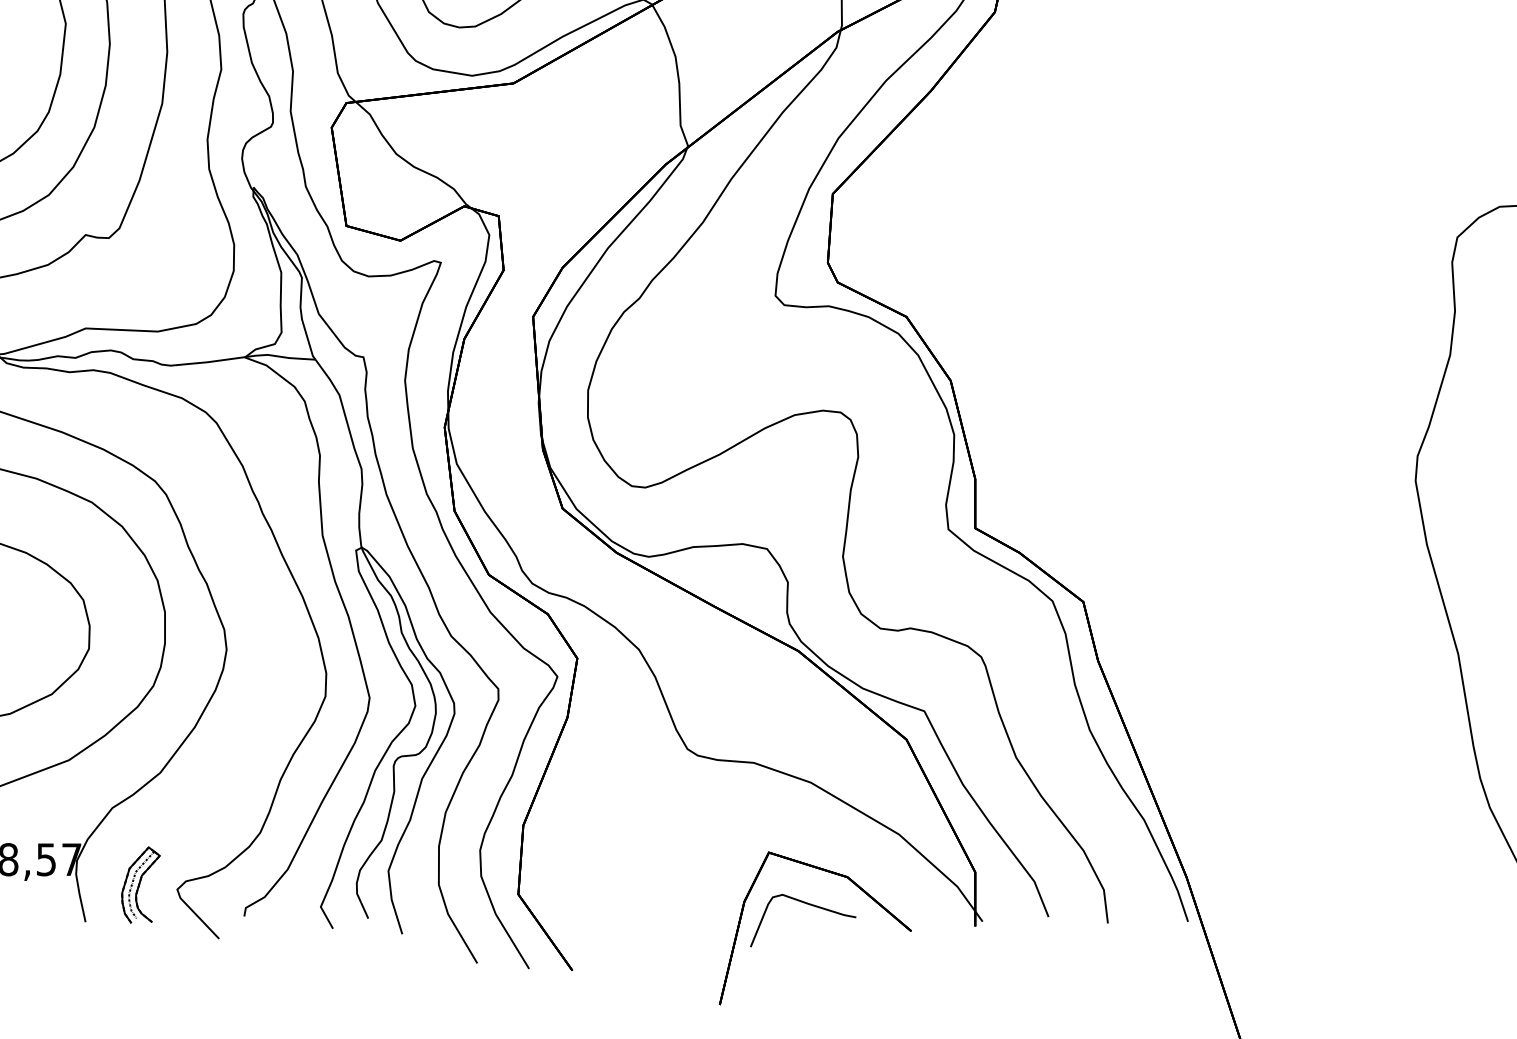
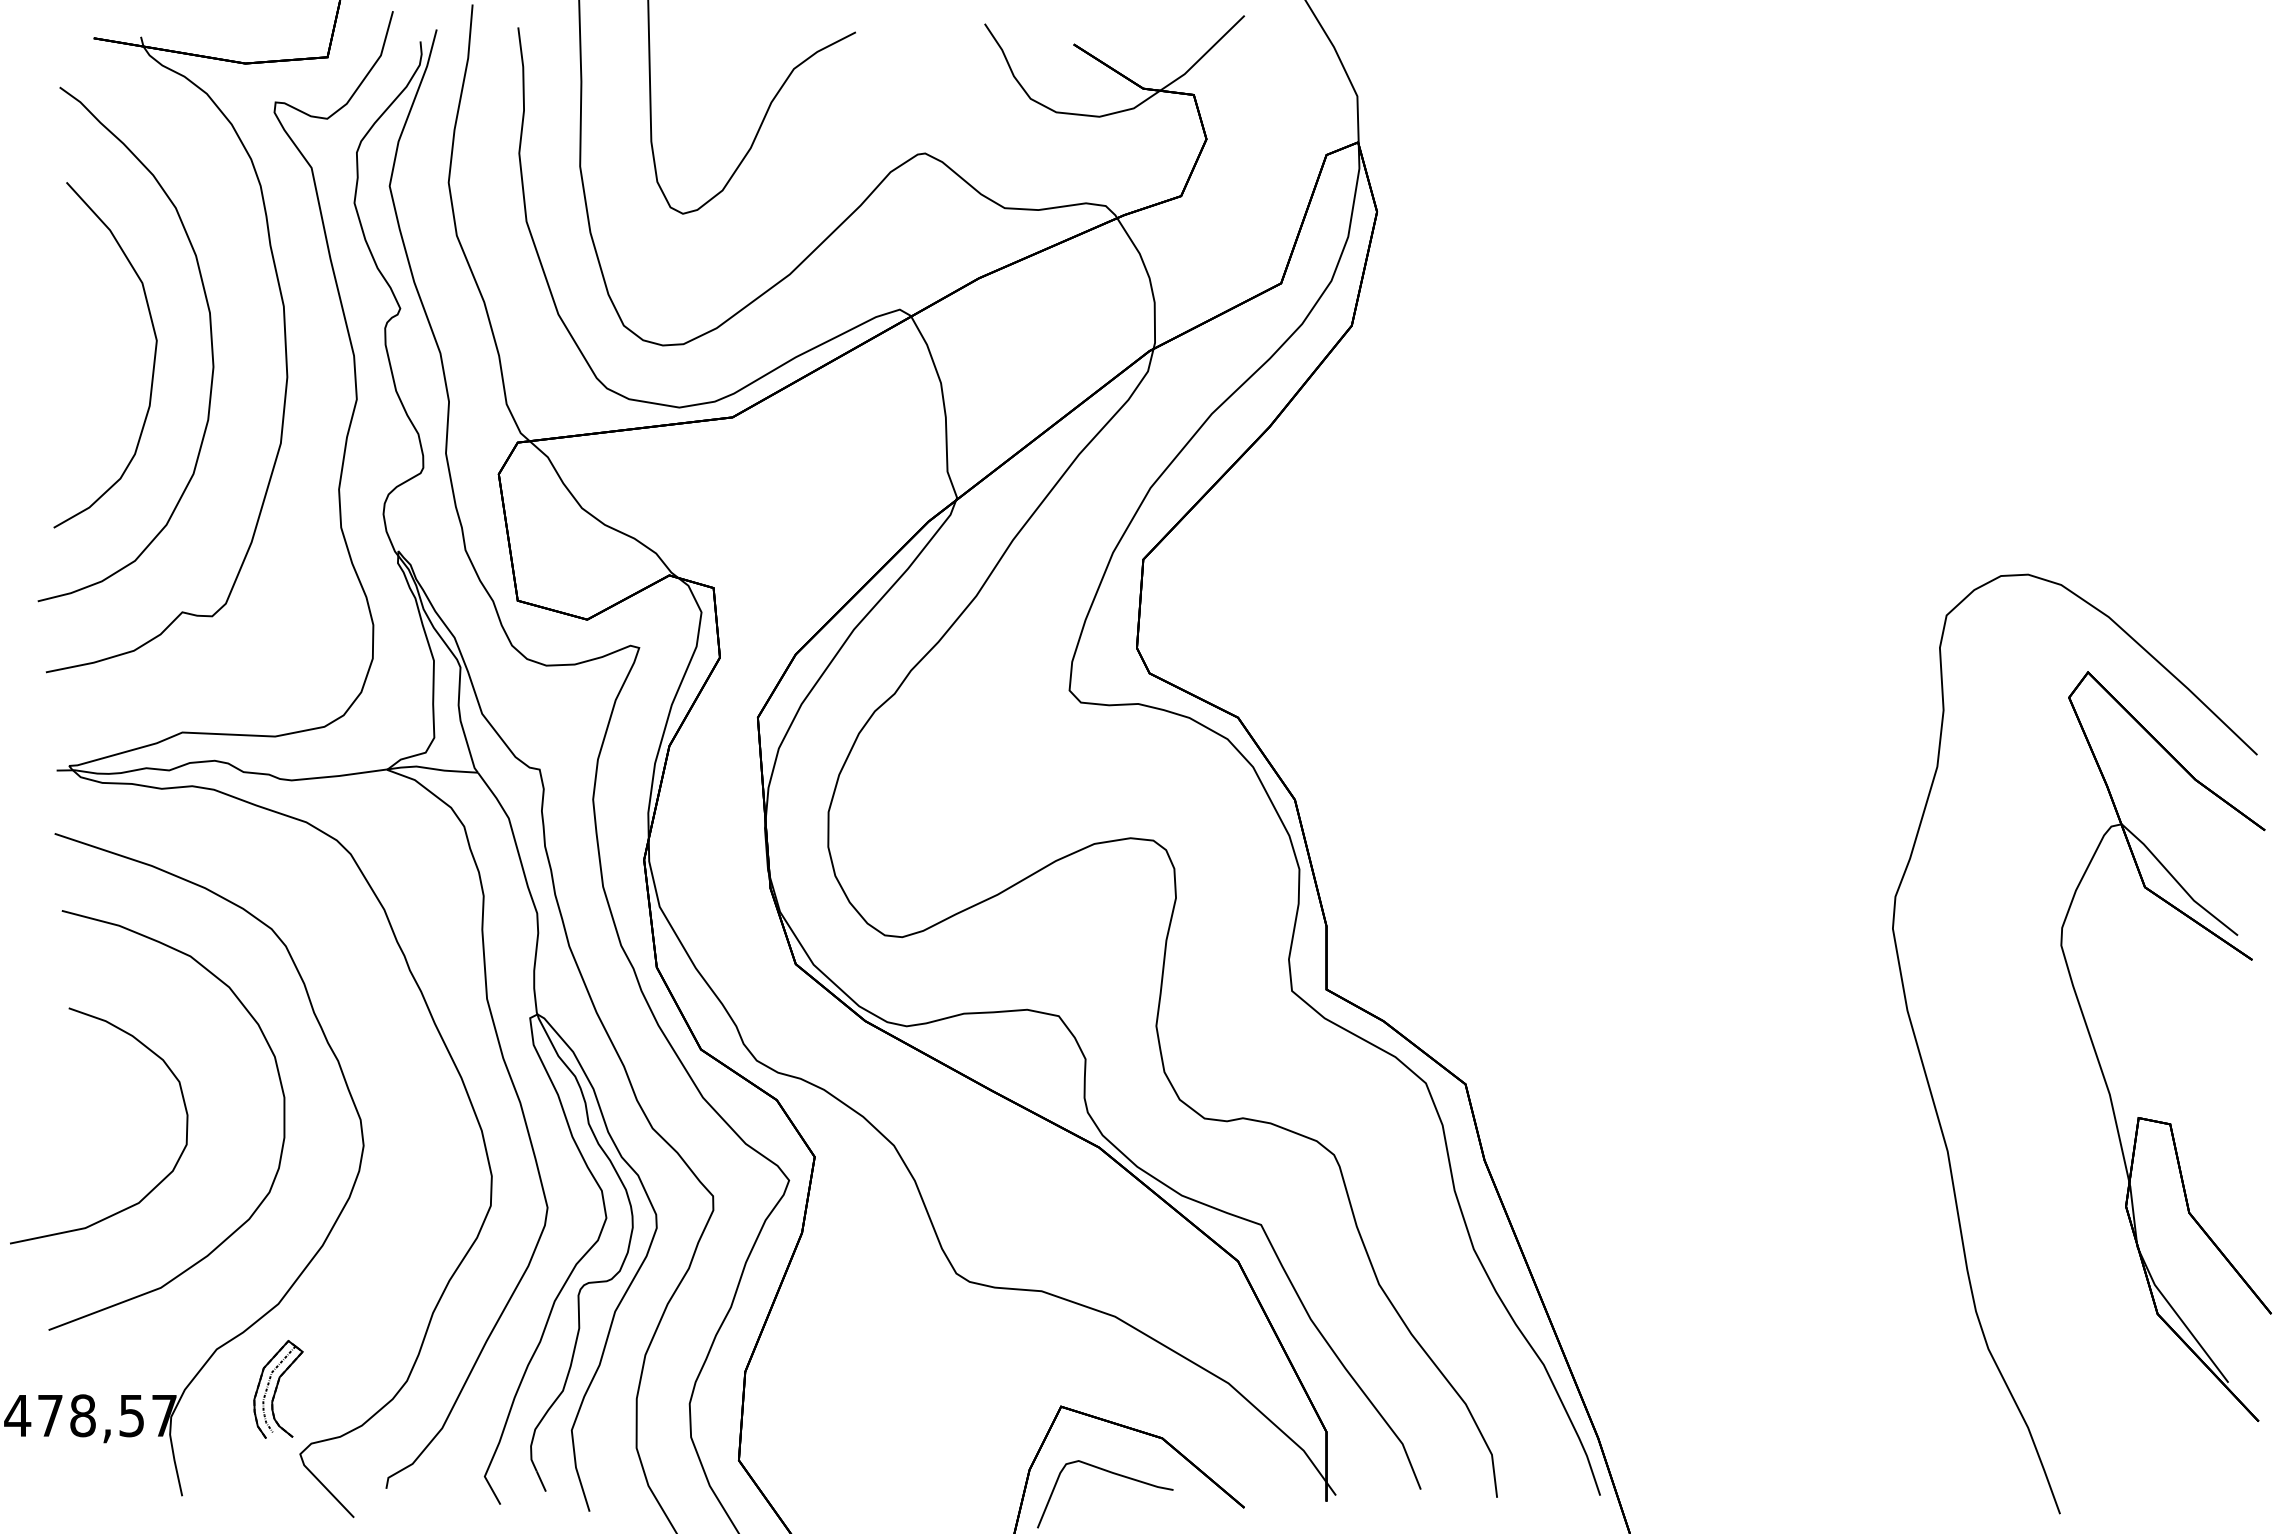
part: (141, 885) -> (278, 1389), moved

